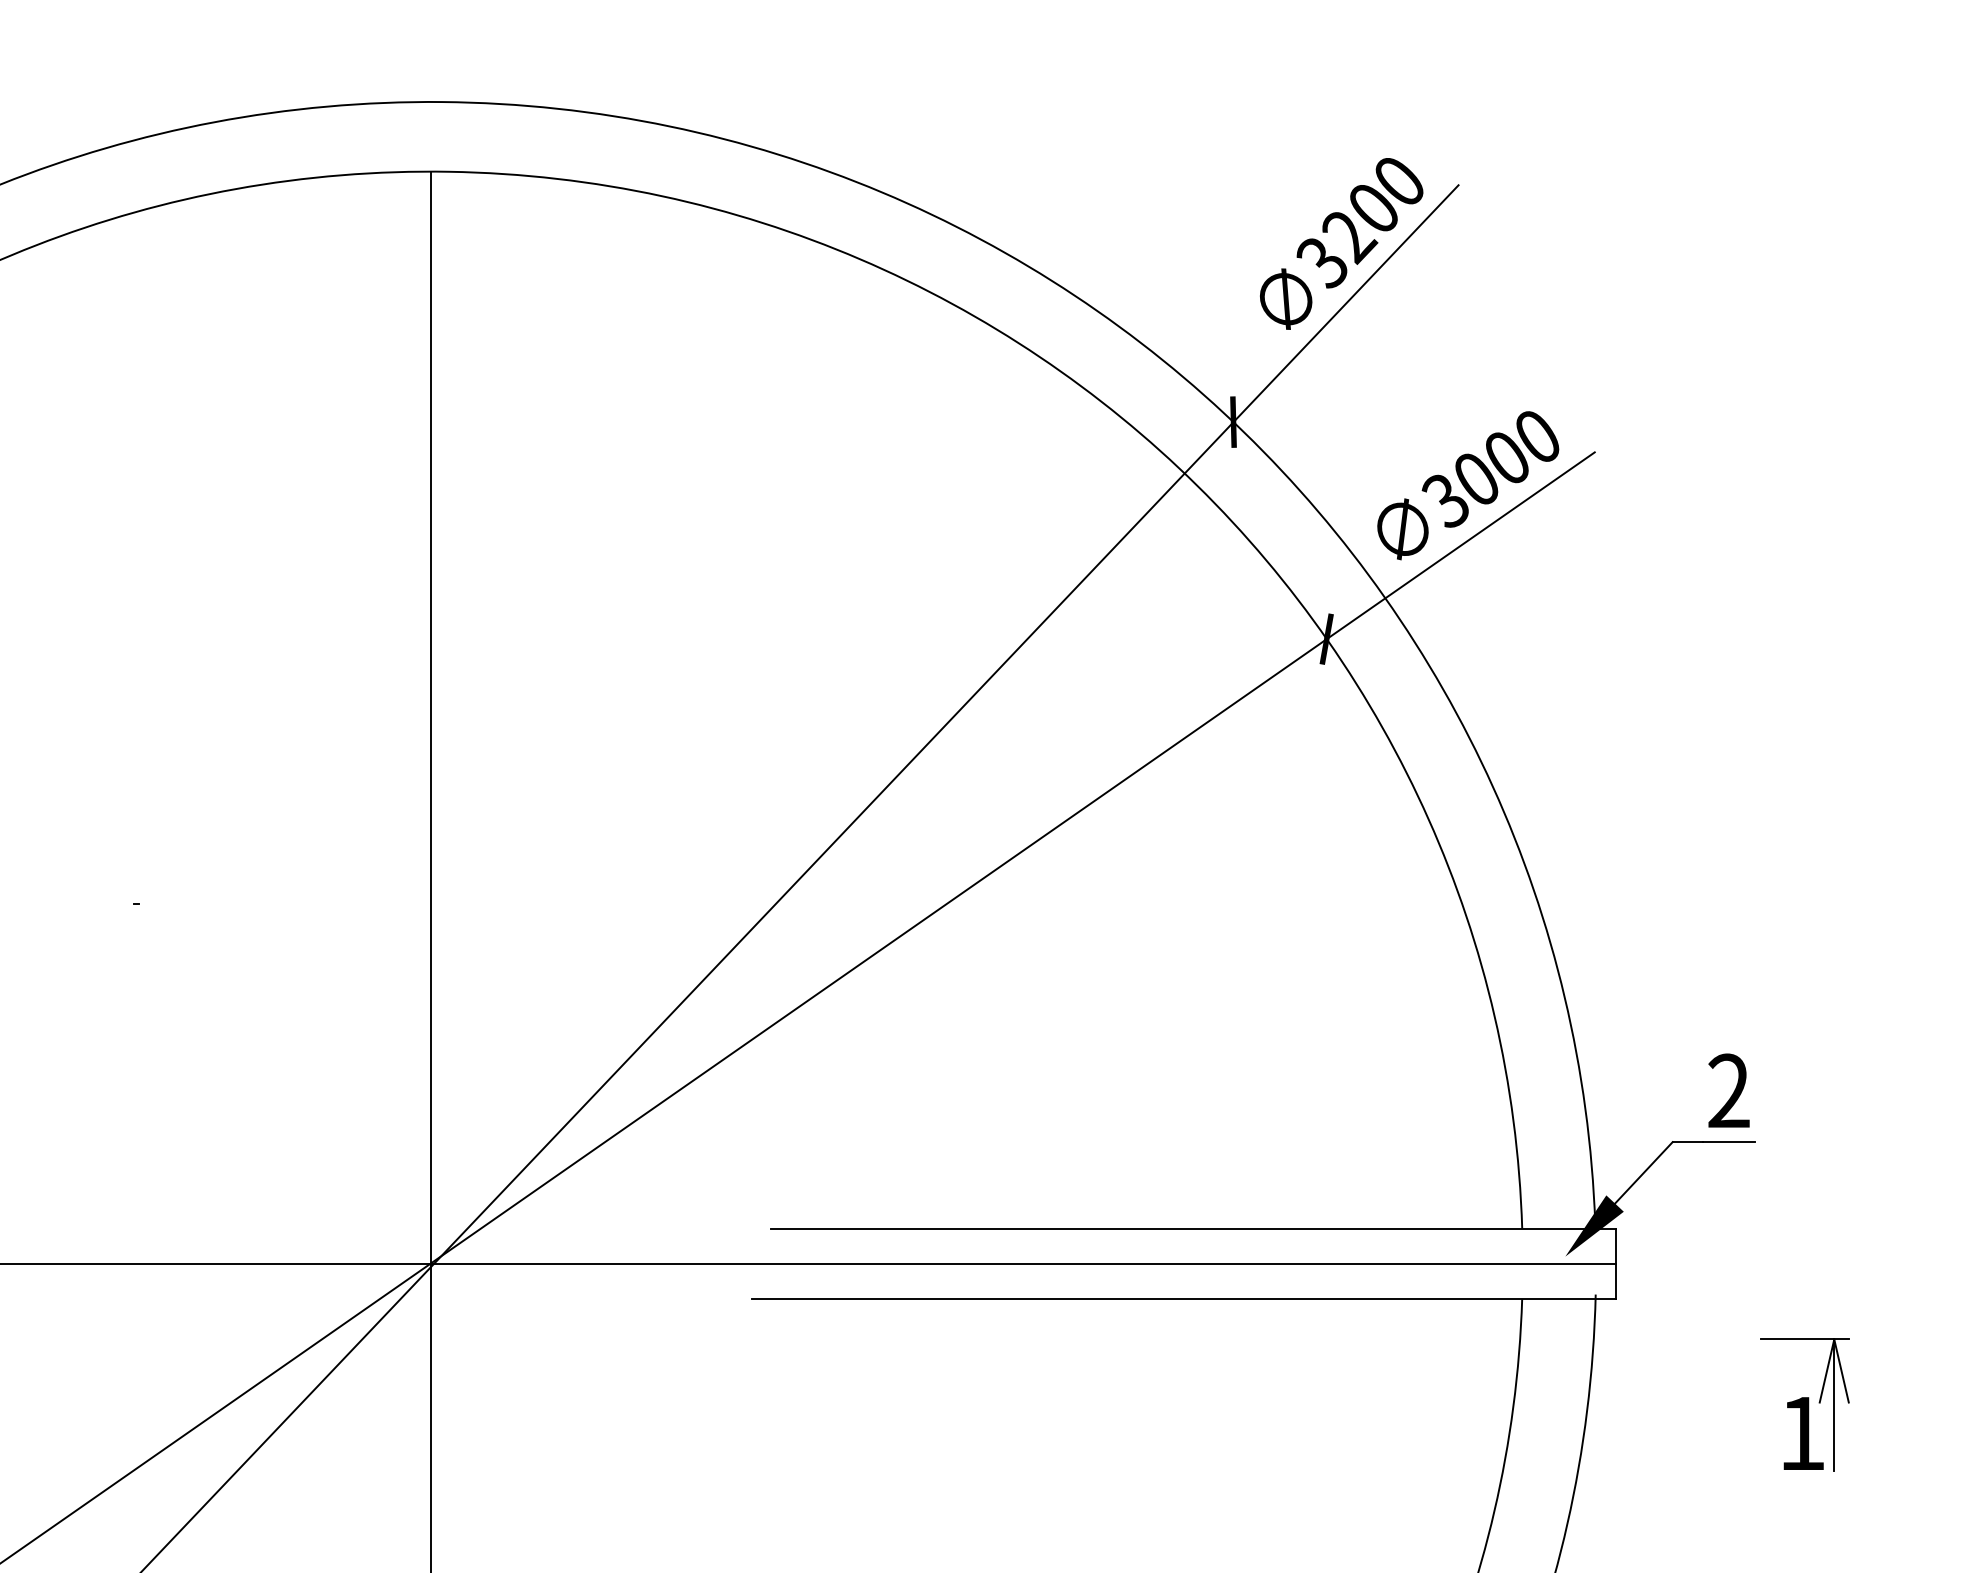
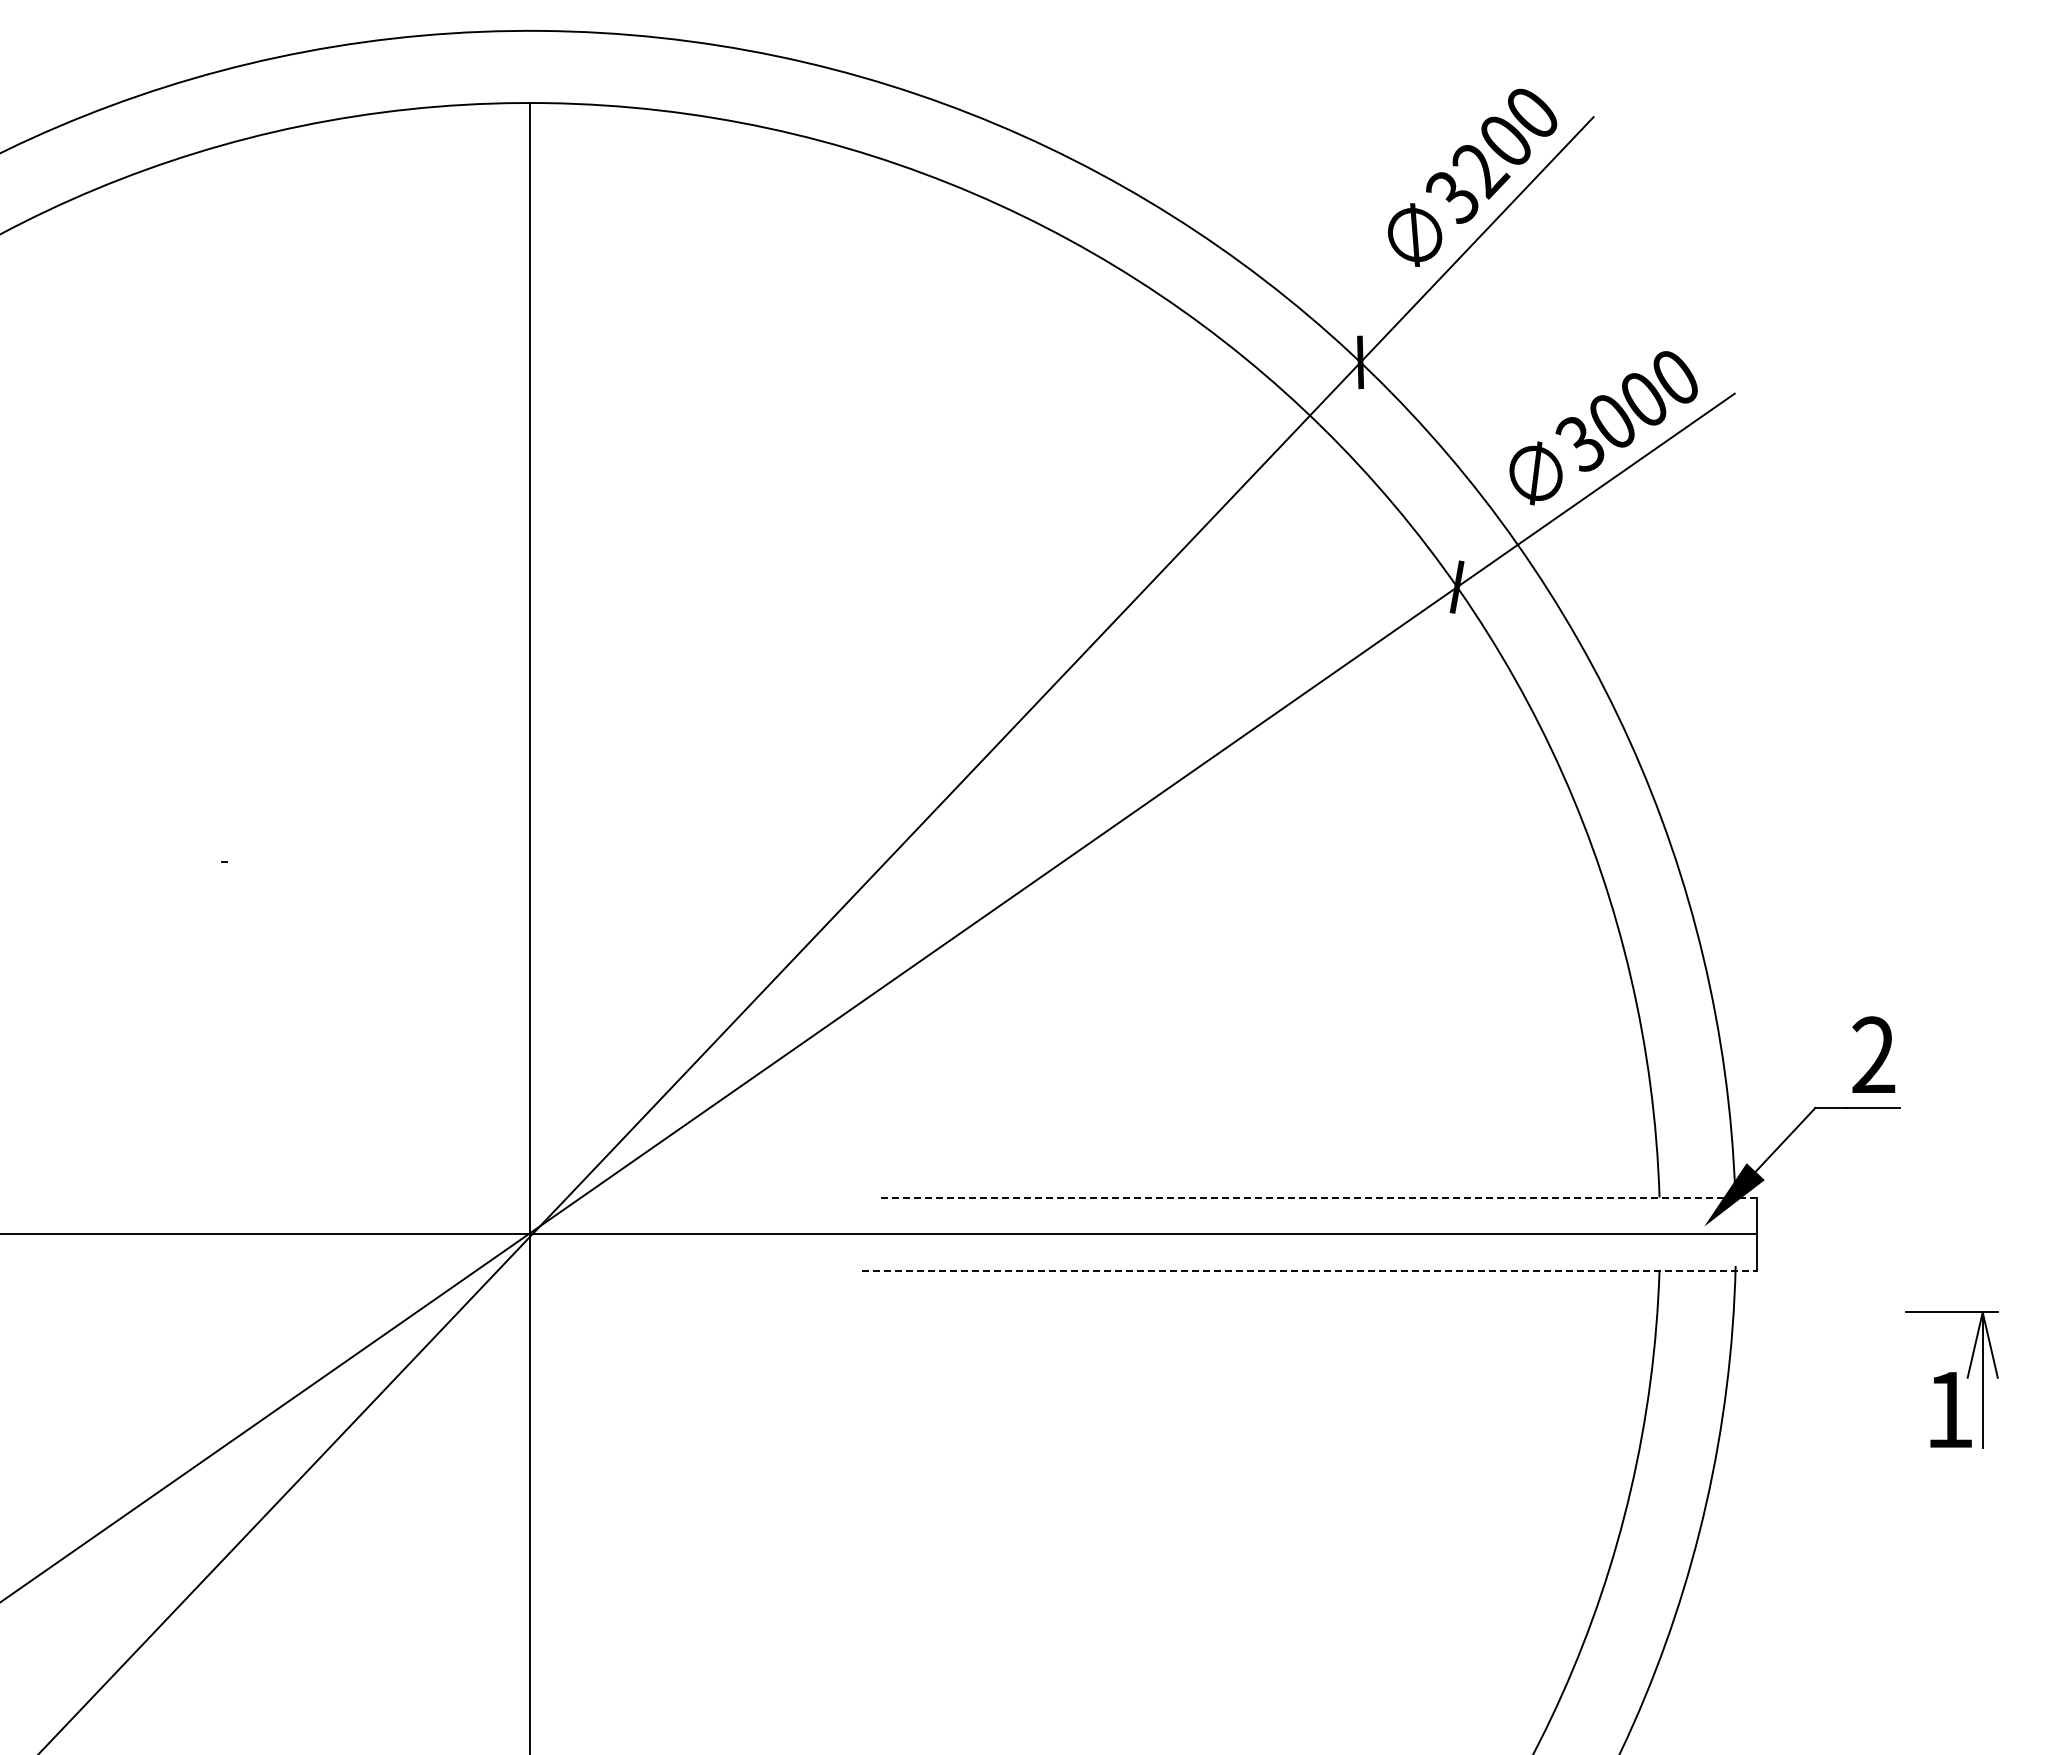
line: (1193, 1228) -> (1319, 1197), solid -> dashed
line: (1184, 1298) -> (1309, 1270), solid -> dashed

